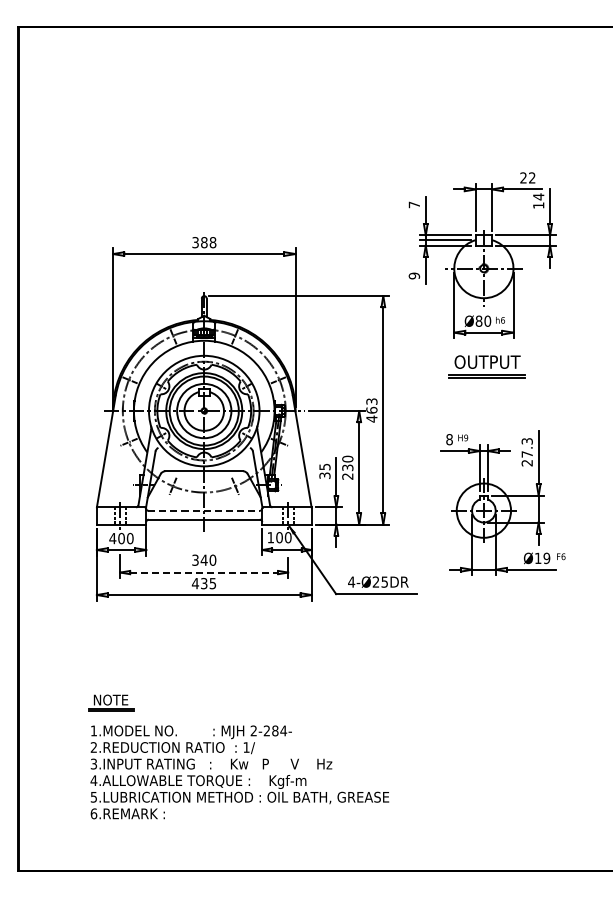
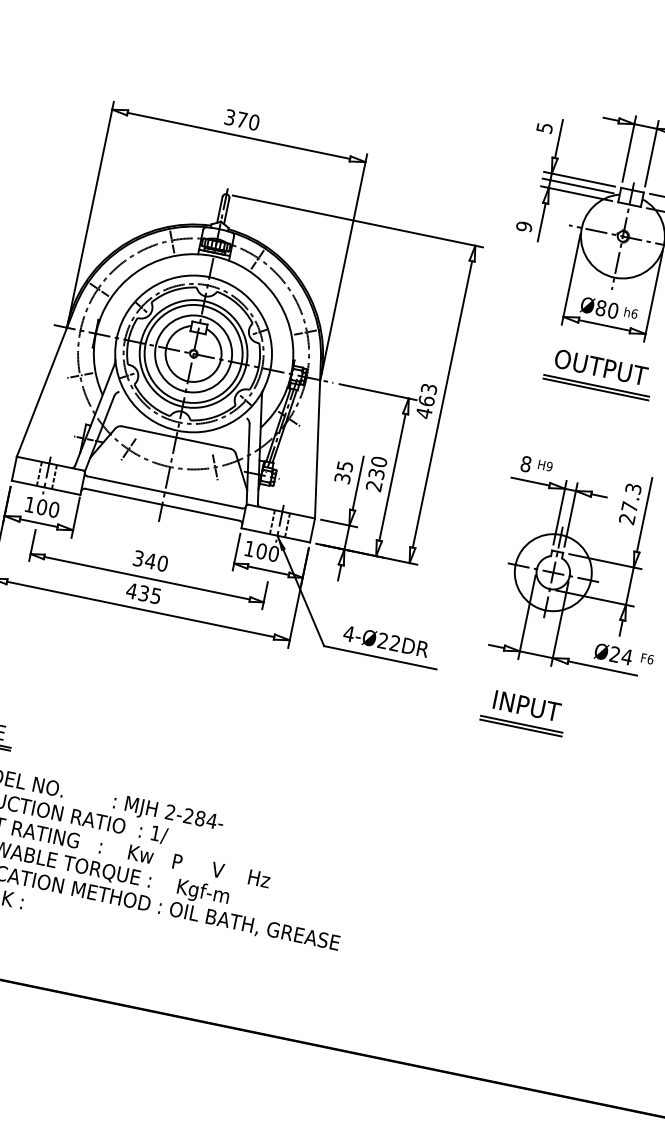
text: (414, 204) -> (545, 127), 7 -> 5
text: (208, 242) -> (247, 121), 388 -> 370
line: (204, 510) -> (165, 492), dashed -> solid
text: (112, 538) -> (29, 504), 400 -> 100
text: (542, 558) -> (620, 655), Ø19 -> Ø24
line: (204, 572) -> (147, 578), dashed -> solid
text: (384, 581) -> (394, 642), 4-Ø25DR -> 4-Ø22DR
part: (483, 611) -> (523, 712), added

